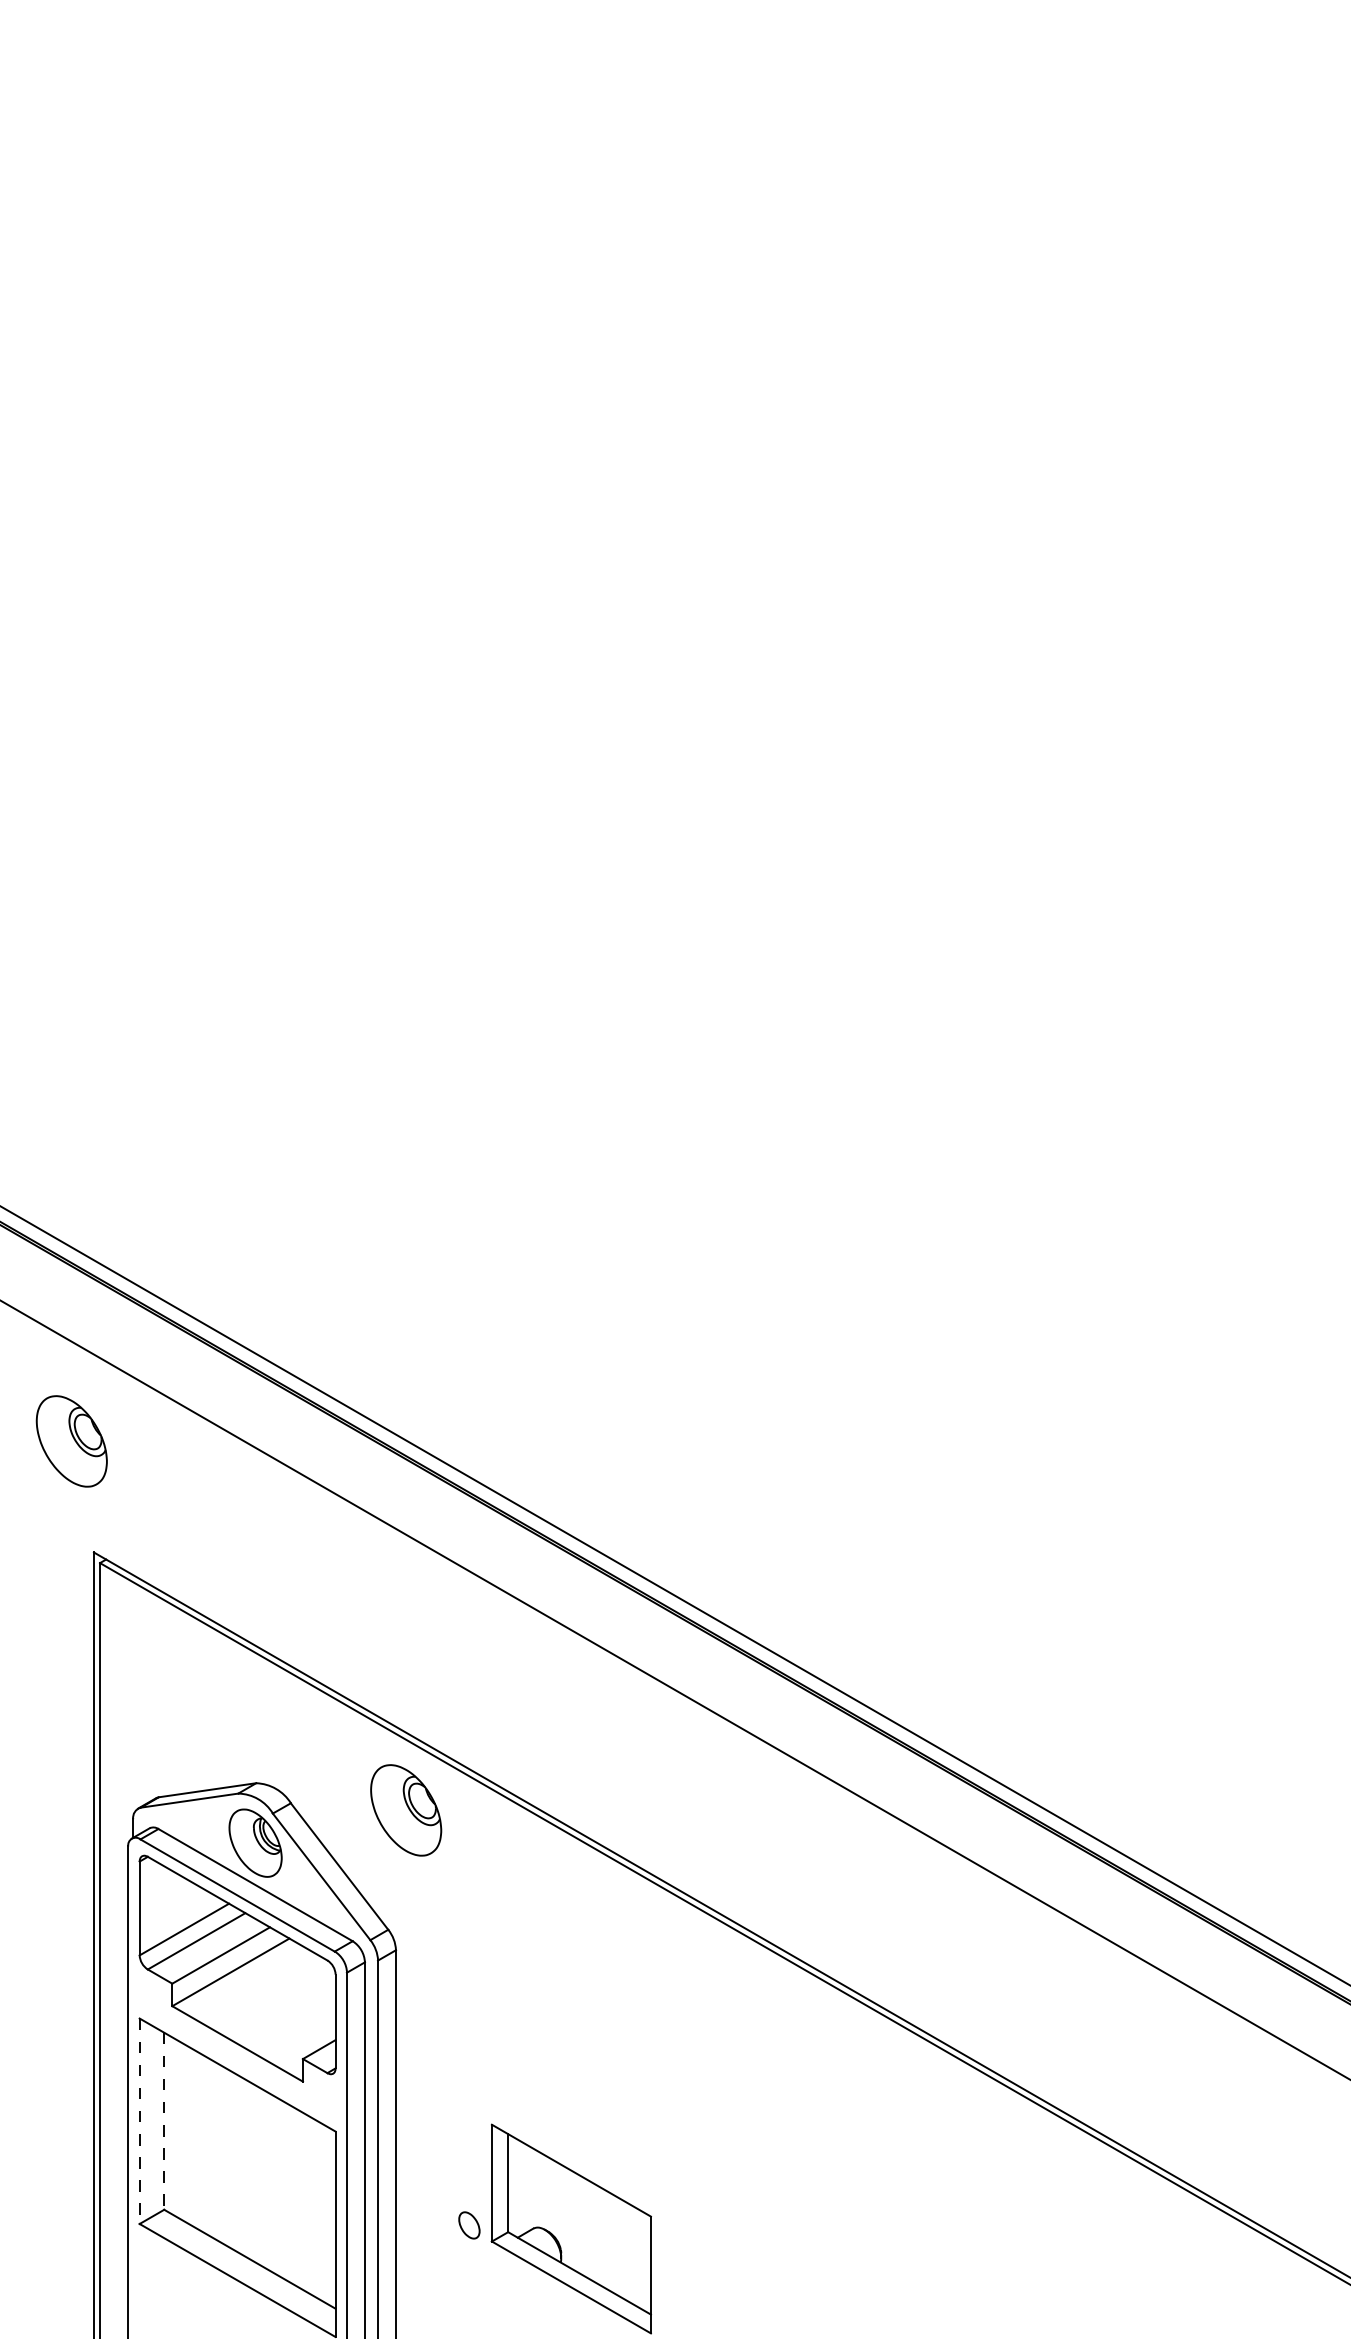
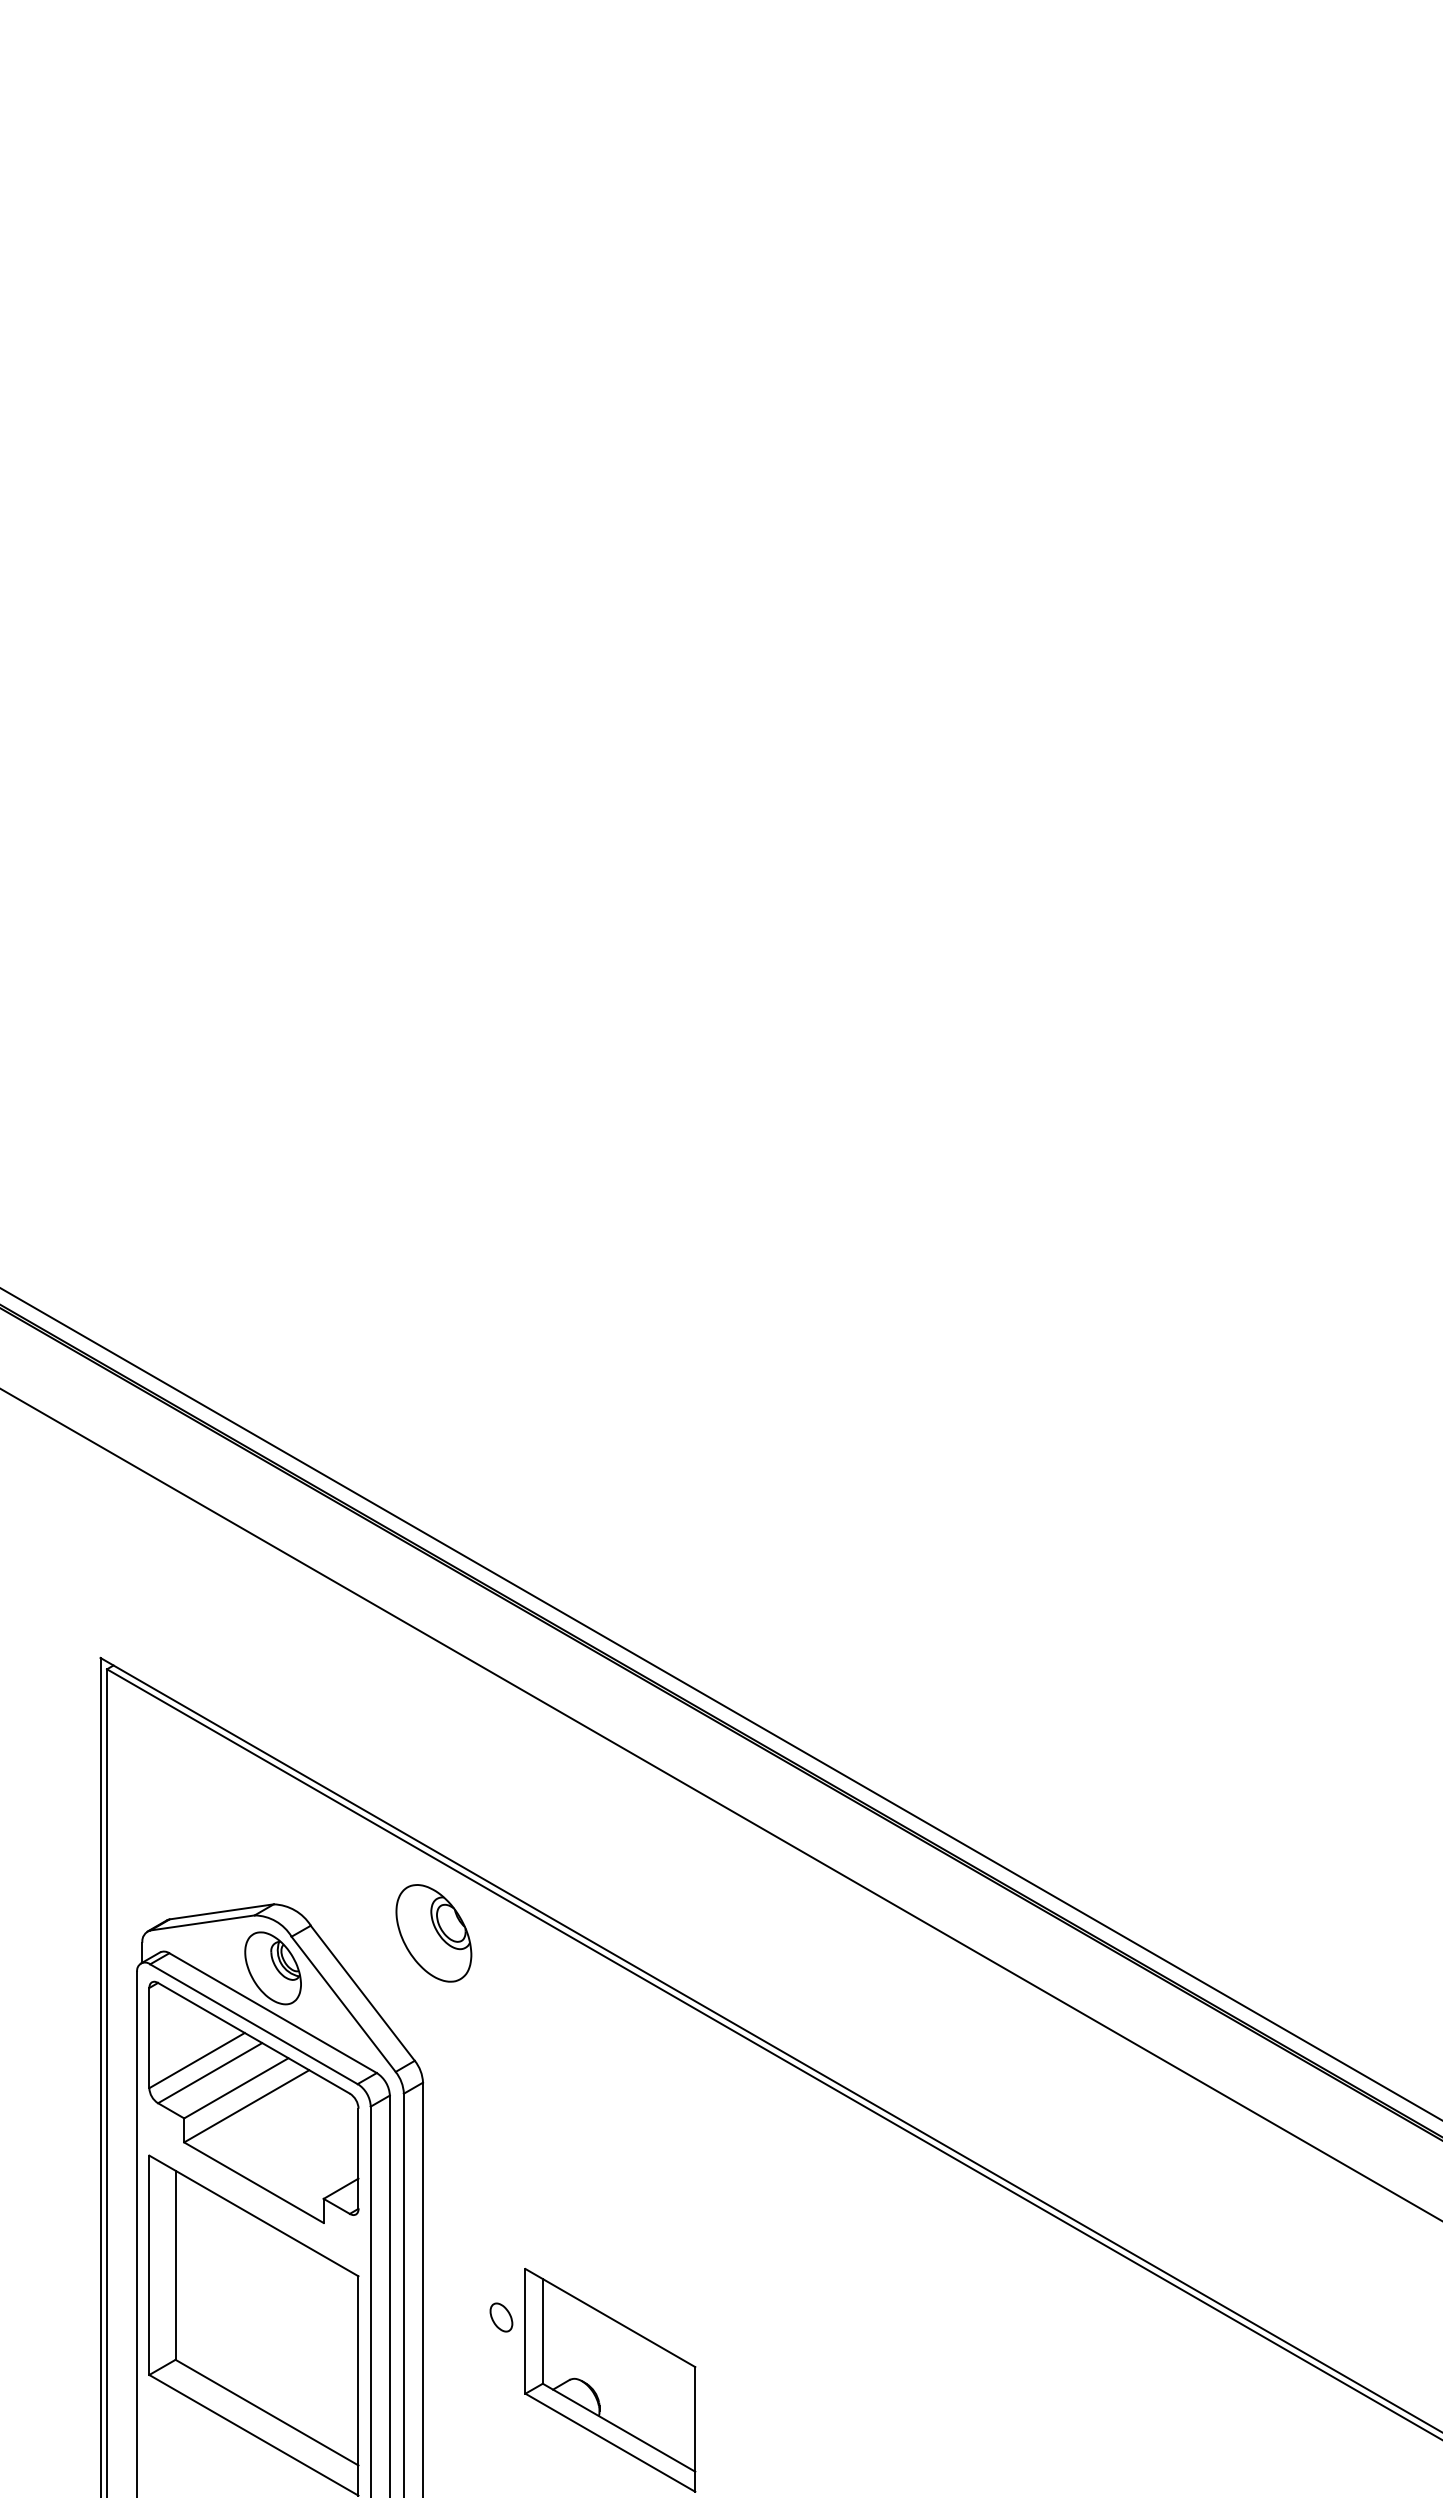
part: (71, 1441) -> (76, 1539), removed
line: (139, 2121) -> (149, 2265), dashed -> solid
line: (164, 2121) -> (175, 2265), dashed -> solid
part: (469, 2225) -> (501, 2317), moved

